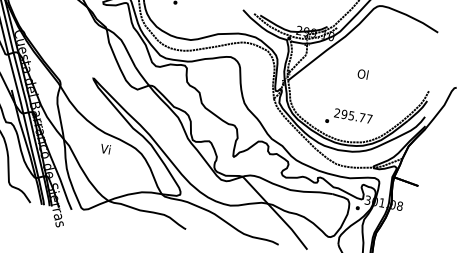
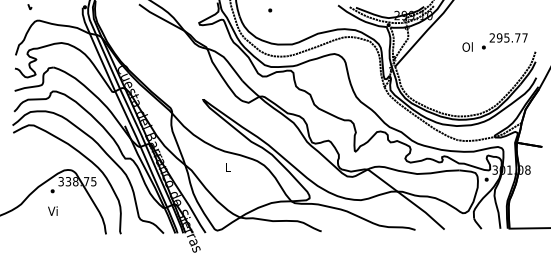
text: (348, 118) -> (504, 41), moved
text: (105, 148) -> (227, 166), Vi -> L

